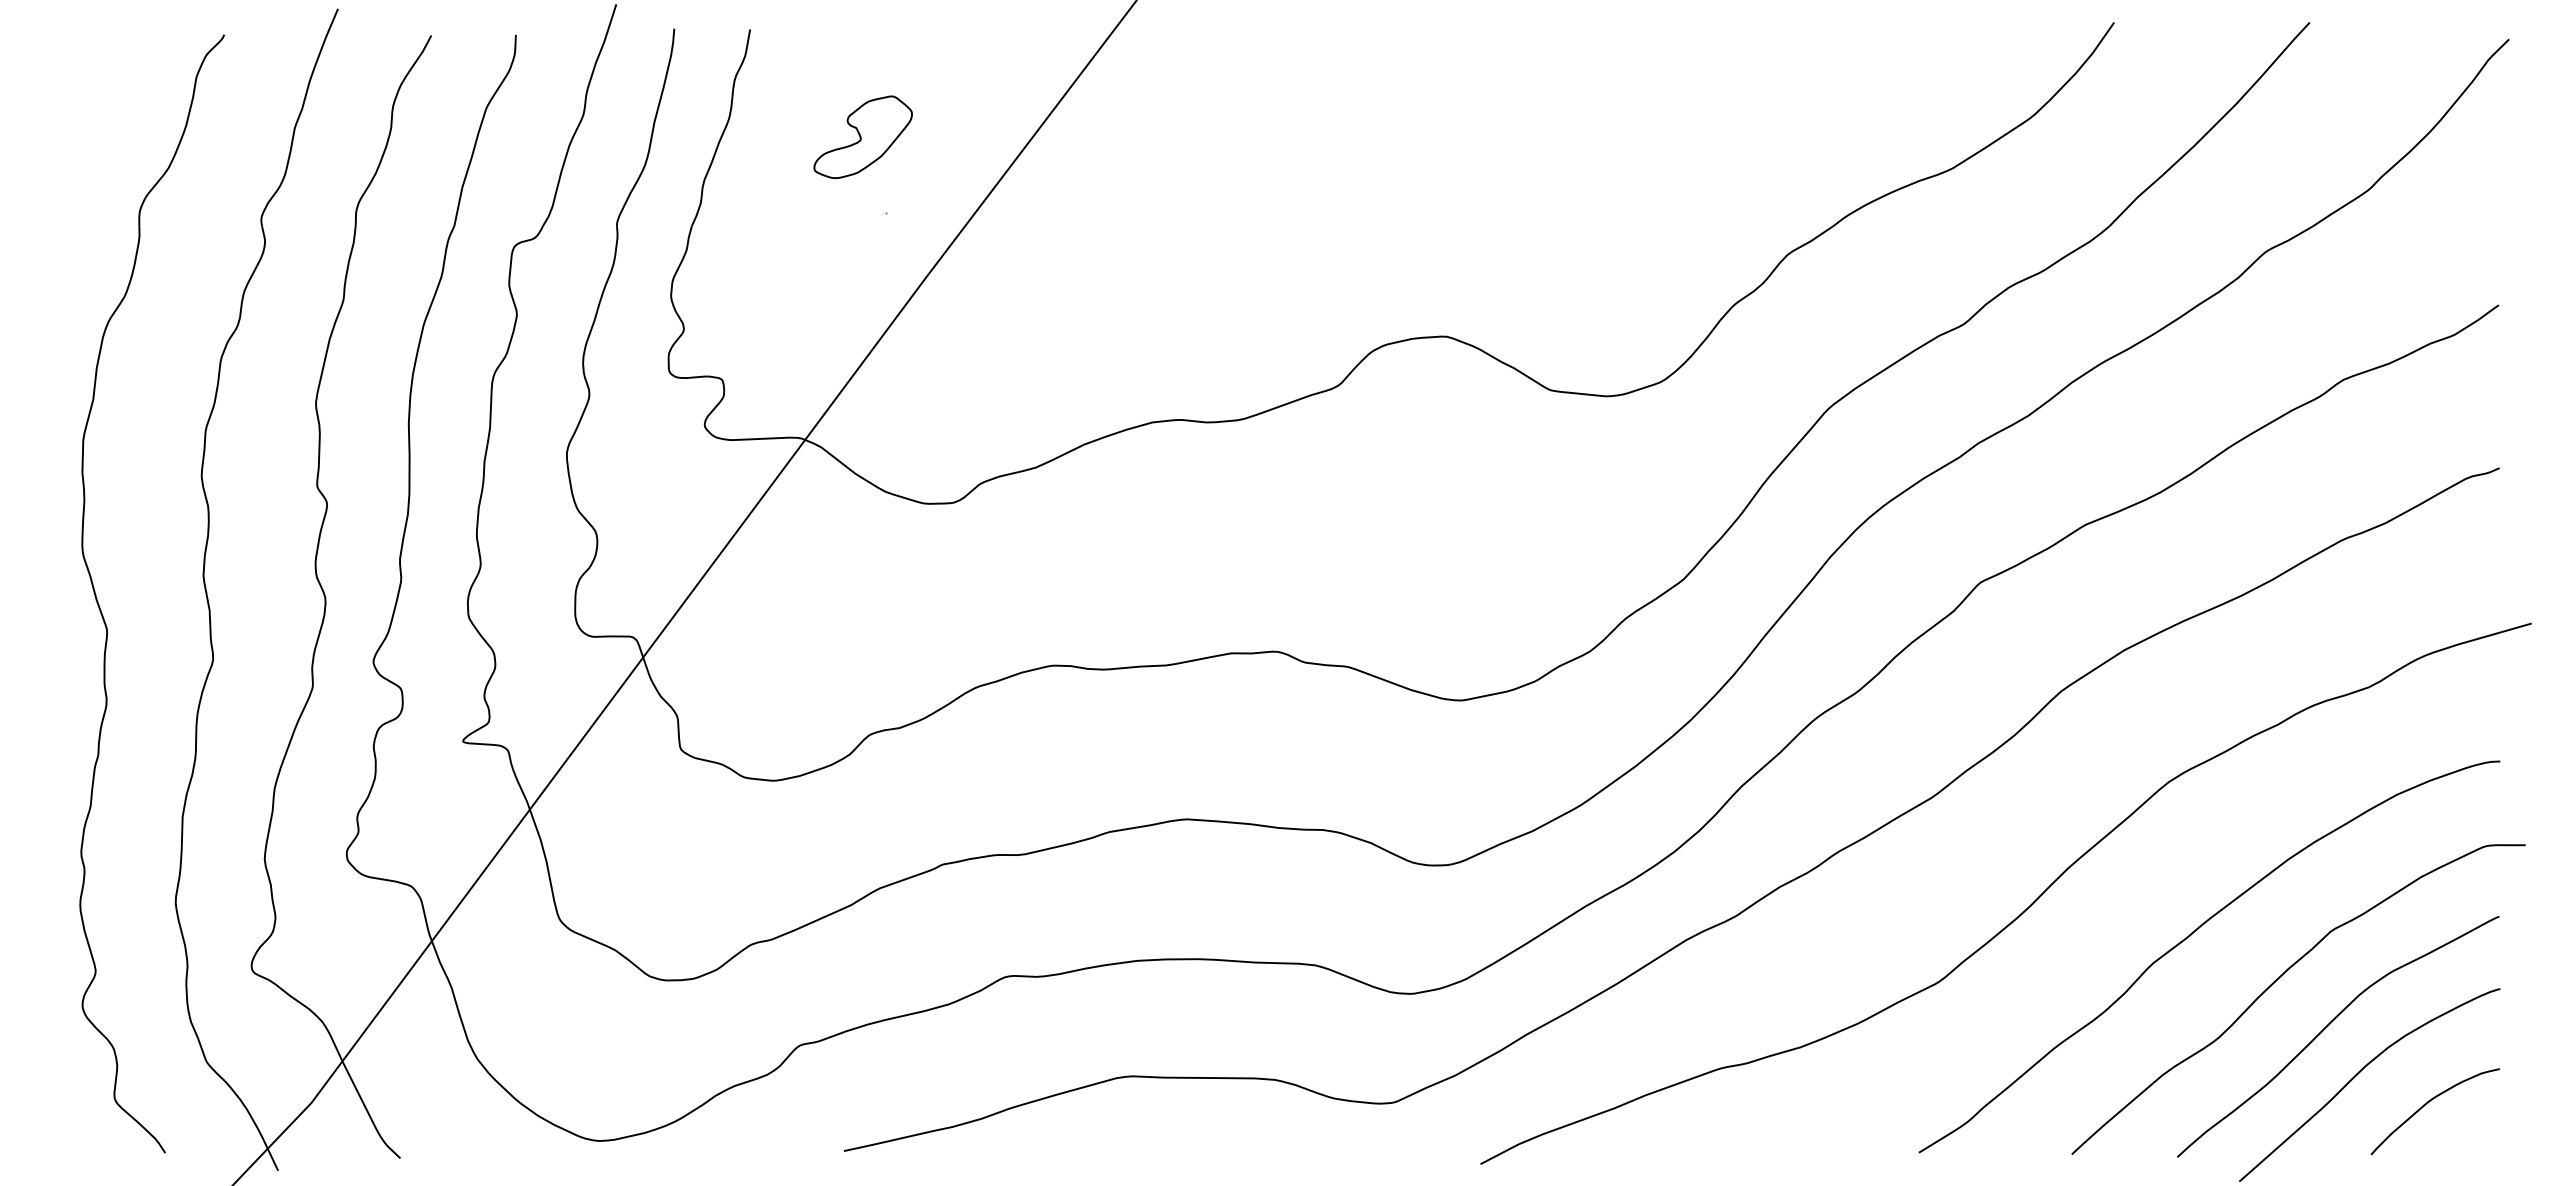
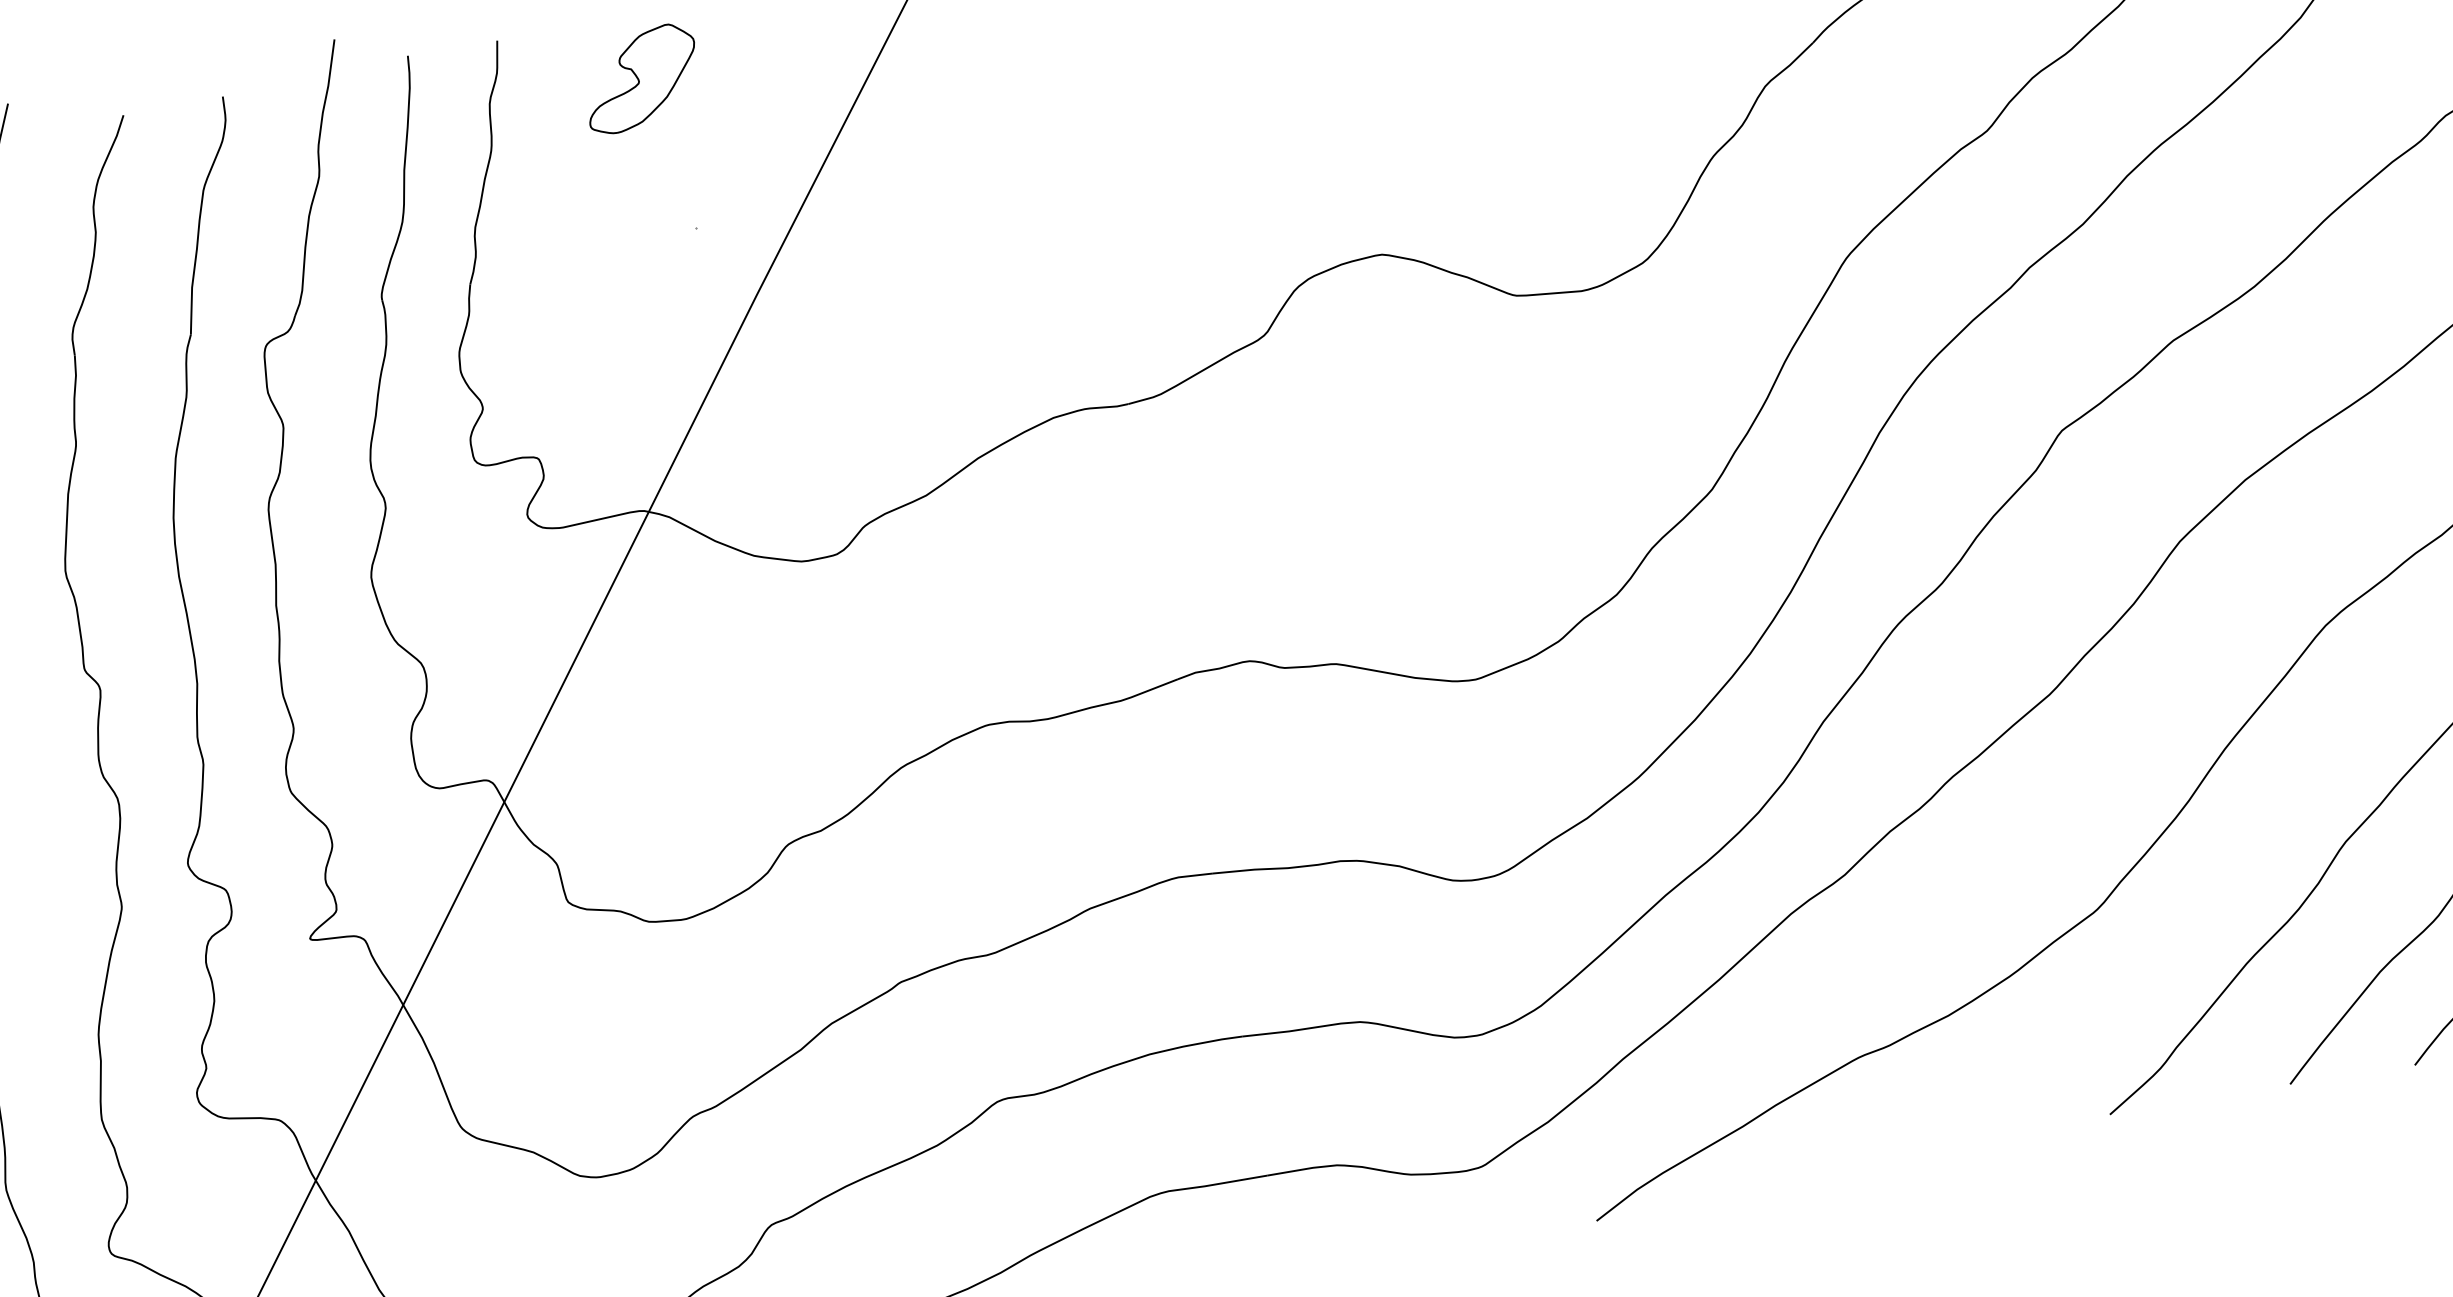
part: (862, 137) -> (640, 79), moved

